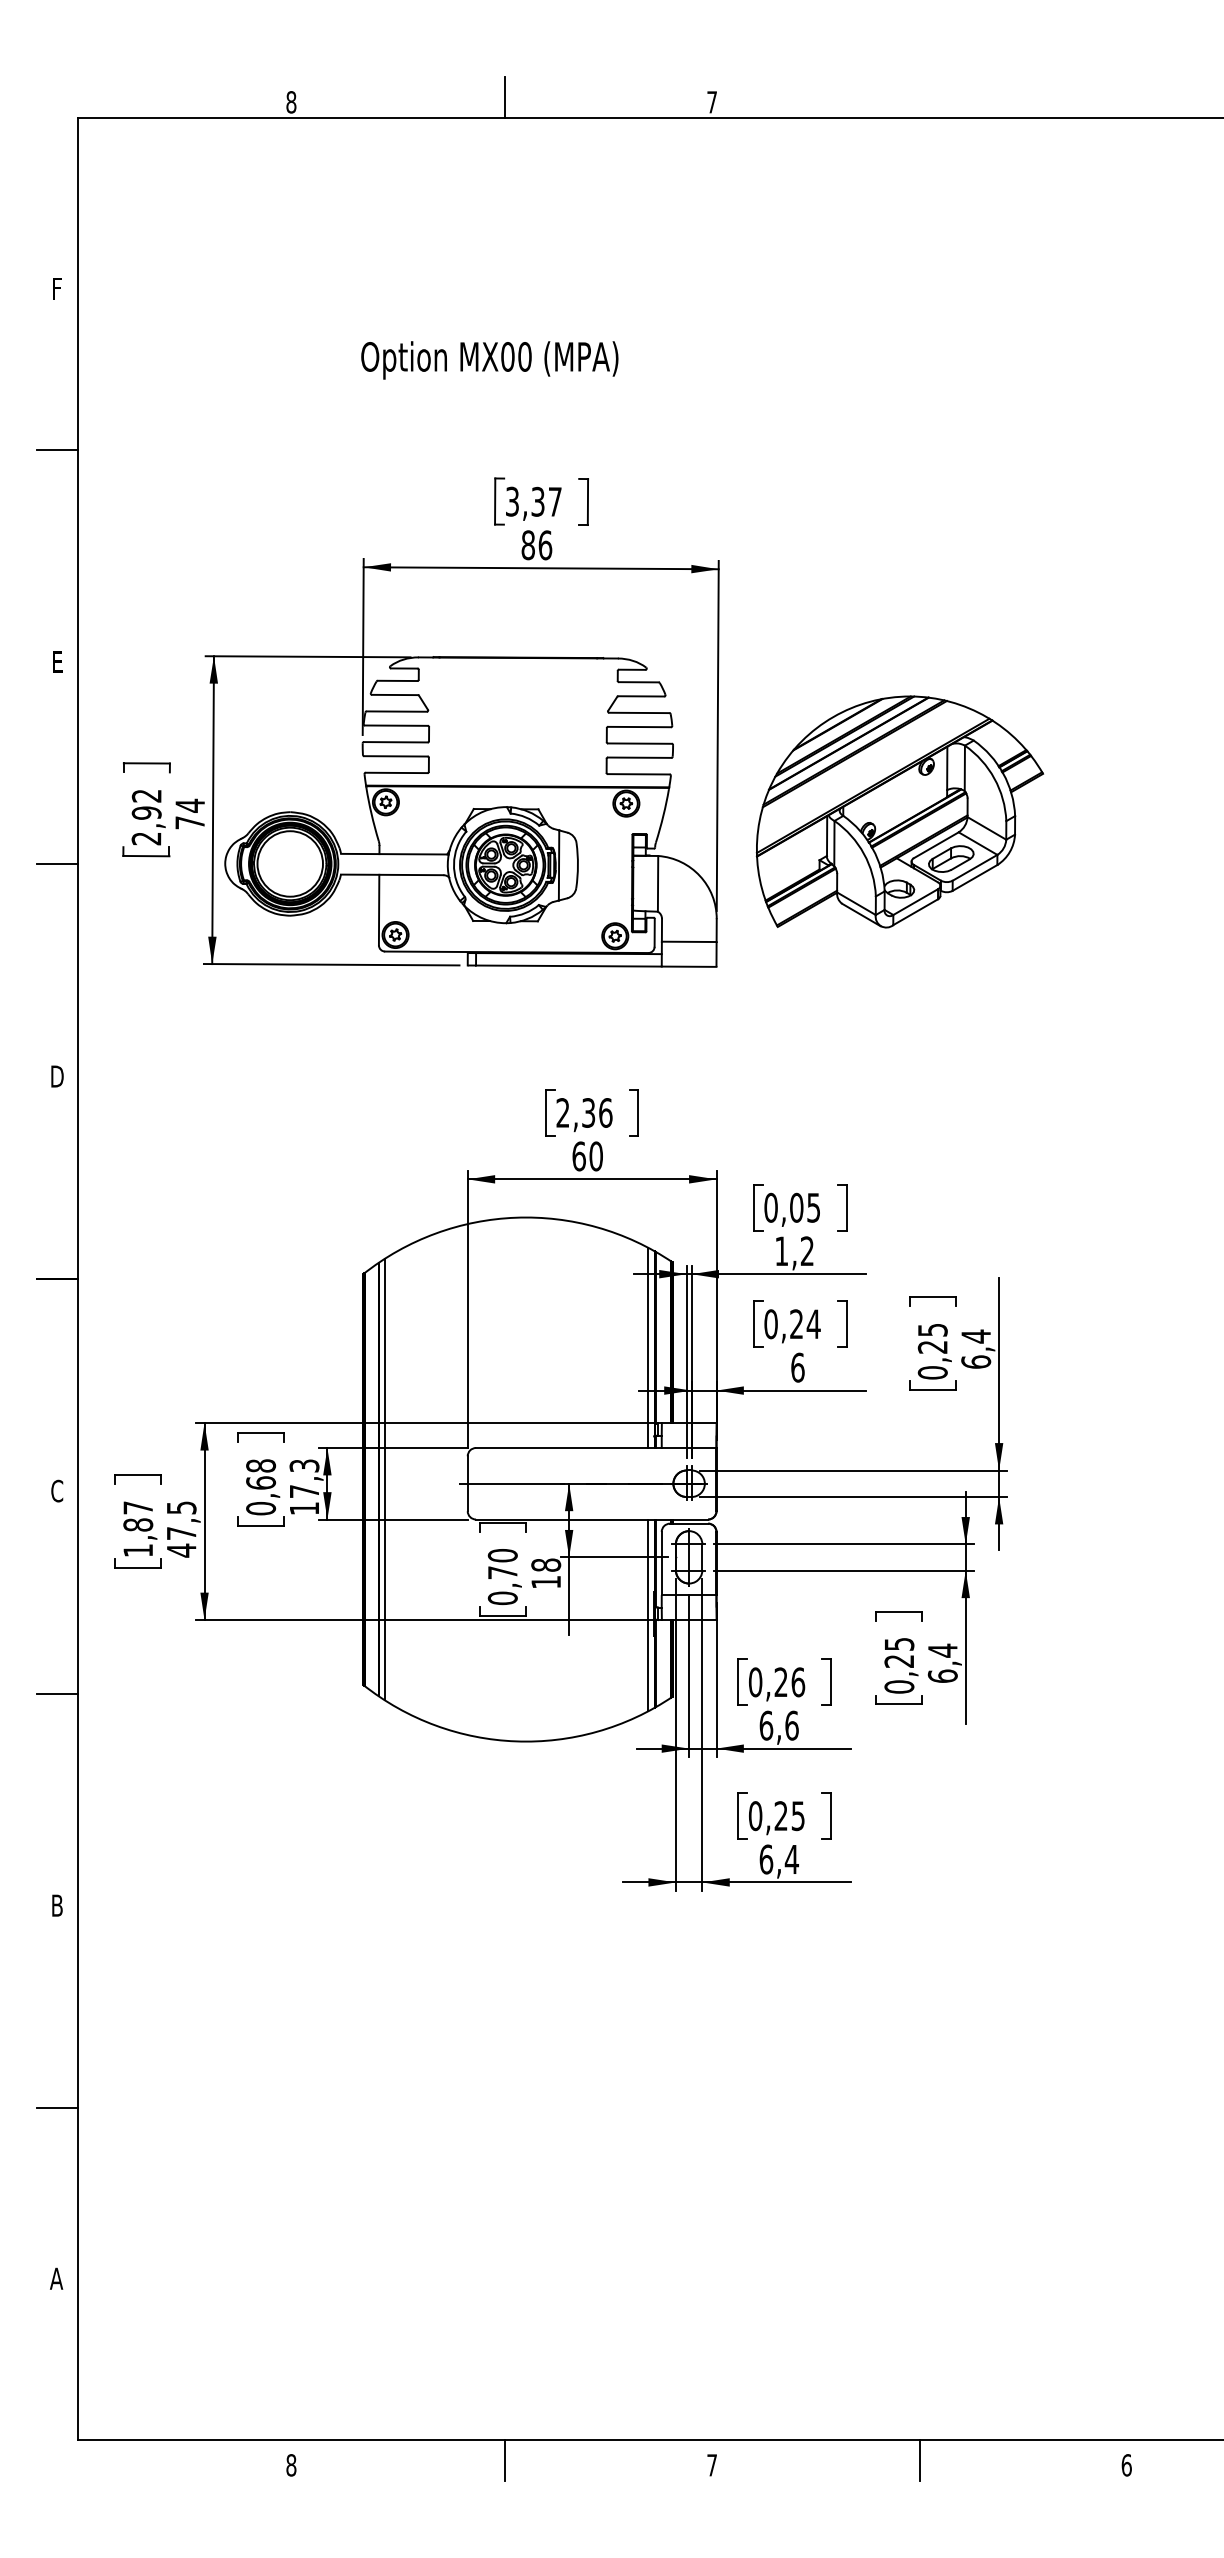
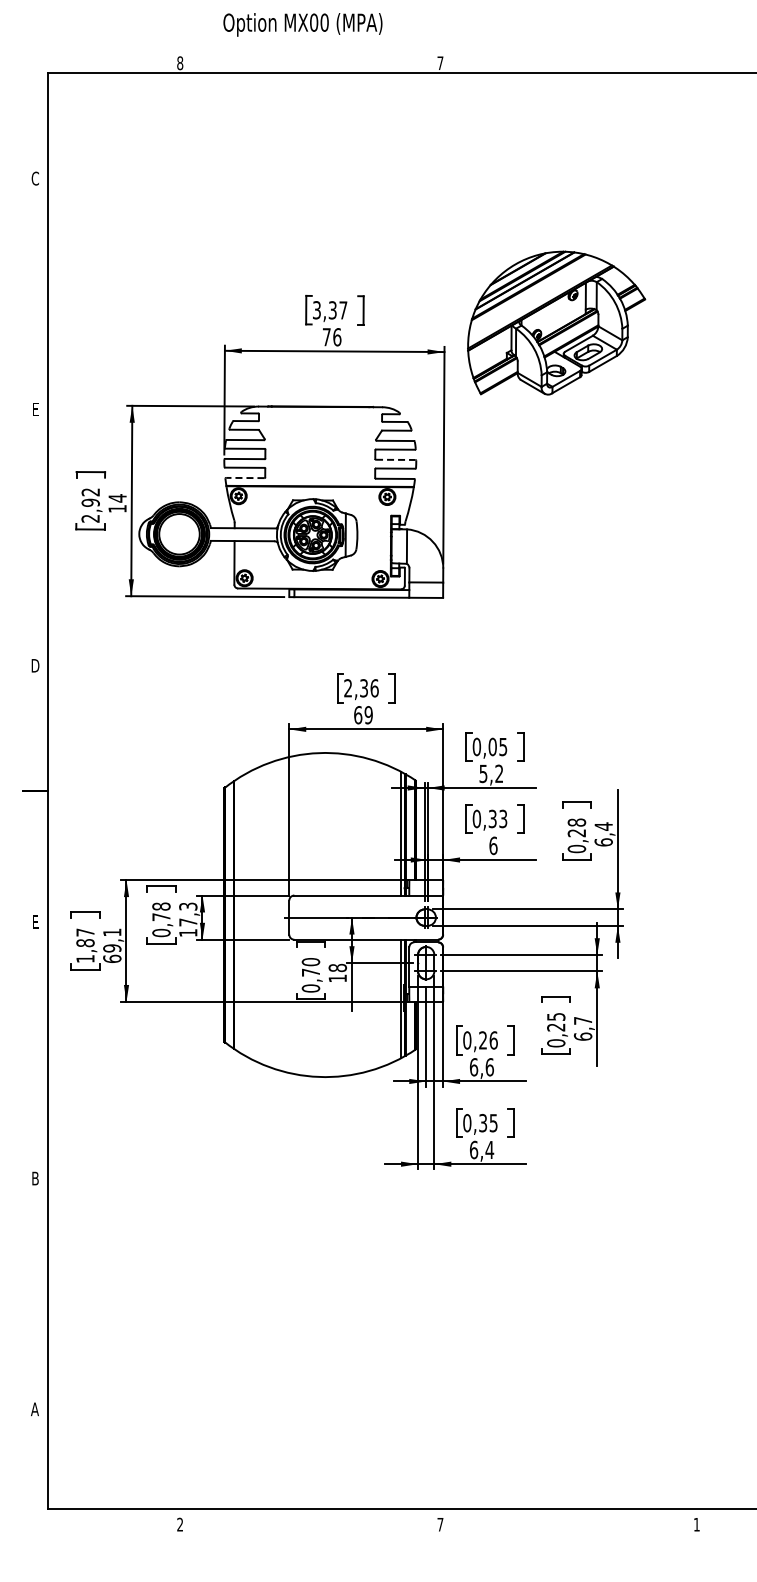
line: (505, 97) -> (312, 60), removed
text: (55, 288) -> (34, 178), F -> C
text: (489, 359) -> (302, 24), moved
line: (57, 450) -> (35, 278), removed
text: (527, 545) -> (326, 337), 86 -> 76
line: (639, 742) -> (395, 459), solid -> dashed
line: (395, 773) -> (244, 478), solid -> dashed
part: (899, 810) -> (556, 322), moved
text: (189, 822) -> (117, 508), 74 -> 14
line: (57, 864) -> (35, 534), removed
text: (595, 1156) -> (368, 715), 60 -> 69
text: (781, 1250) -> (483, 773), 1,2 -> 5,2
text: (804, 1323) -> (497, 818), 0,24 -> 0,33
text: (932, 1329) -> (576, 822), 0,25 -> 0,28
line: (385, 1478) -> (238, 914), removed
text: (261, 1483) -> (161, 917), 0,68 -> 0,78
text: (55, 1491) -> (34, 922), C -> E
text: (181, 1528) -> (112, 945), 47,5 -> 69,1
text: (943, 1650) -> (583, 1020), 6,4 -> 6,7
line: (57, 1693) -> (35, 1047), removed
text: (781, 1816) -> (483, 1123), 0,25 -> 0,35
line: (57, 2107) -> (35, 1303), removed
line: (505, 2460) -> (312, 1521), removed
line: (919, 2460) -> (568, 1521), removed
text: (291, 2464) -> (180, 1524), 8 -> 2
text: (1126, 2464) -> (696, 1524), 6 -> 1

